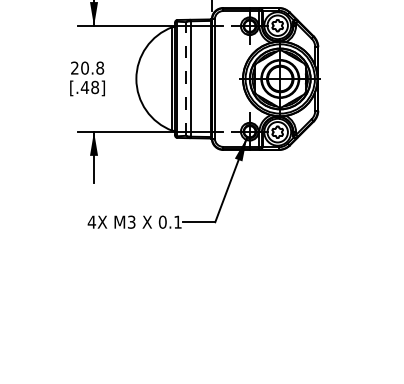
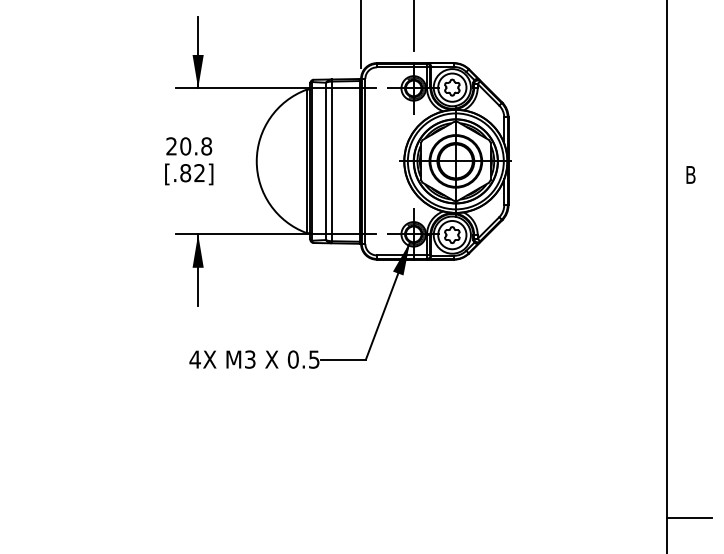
line: (186, 79) -> (325, 161), dashed -> solid
text: (89, 87) -> (192, 173), [.48] -> [.82]
text: (178, 222) -> (314, 359), 0.1 -> 0.5

